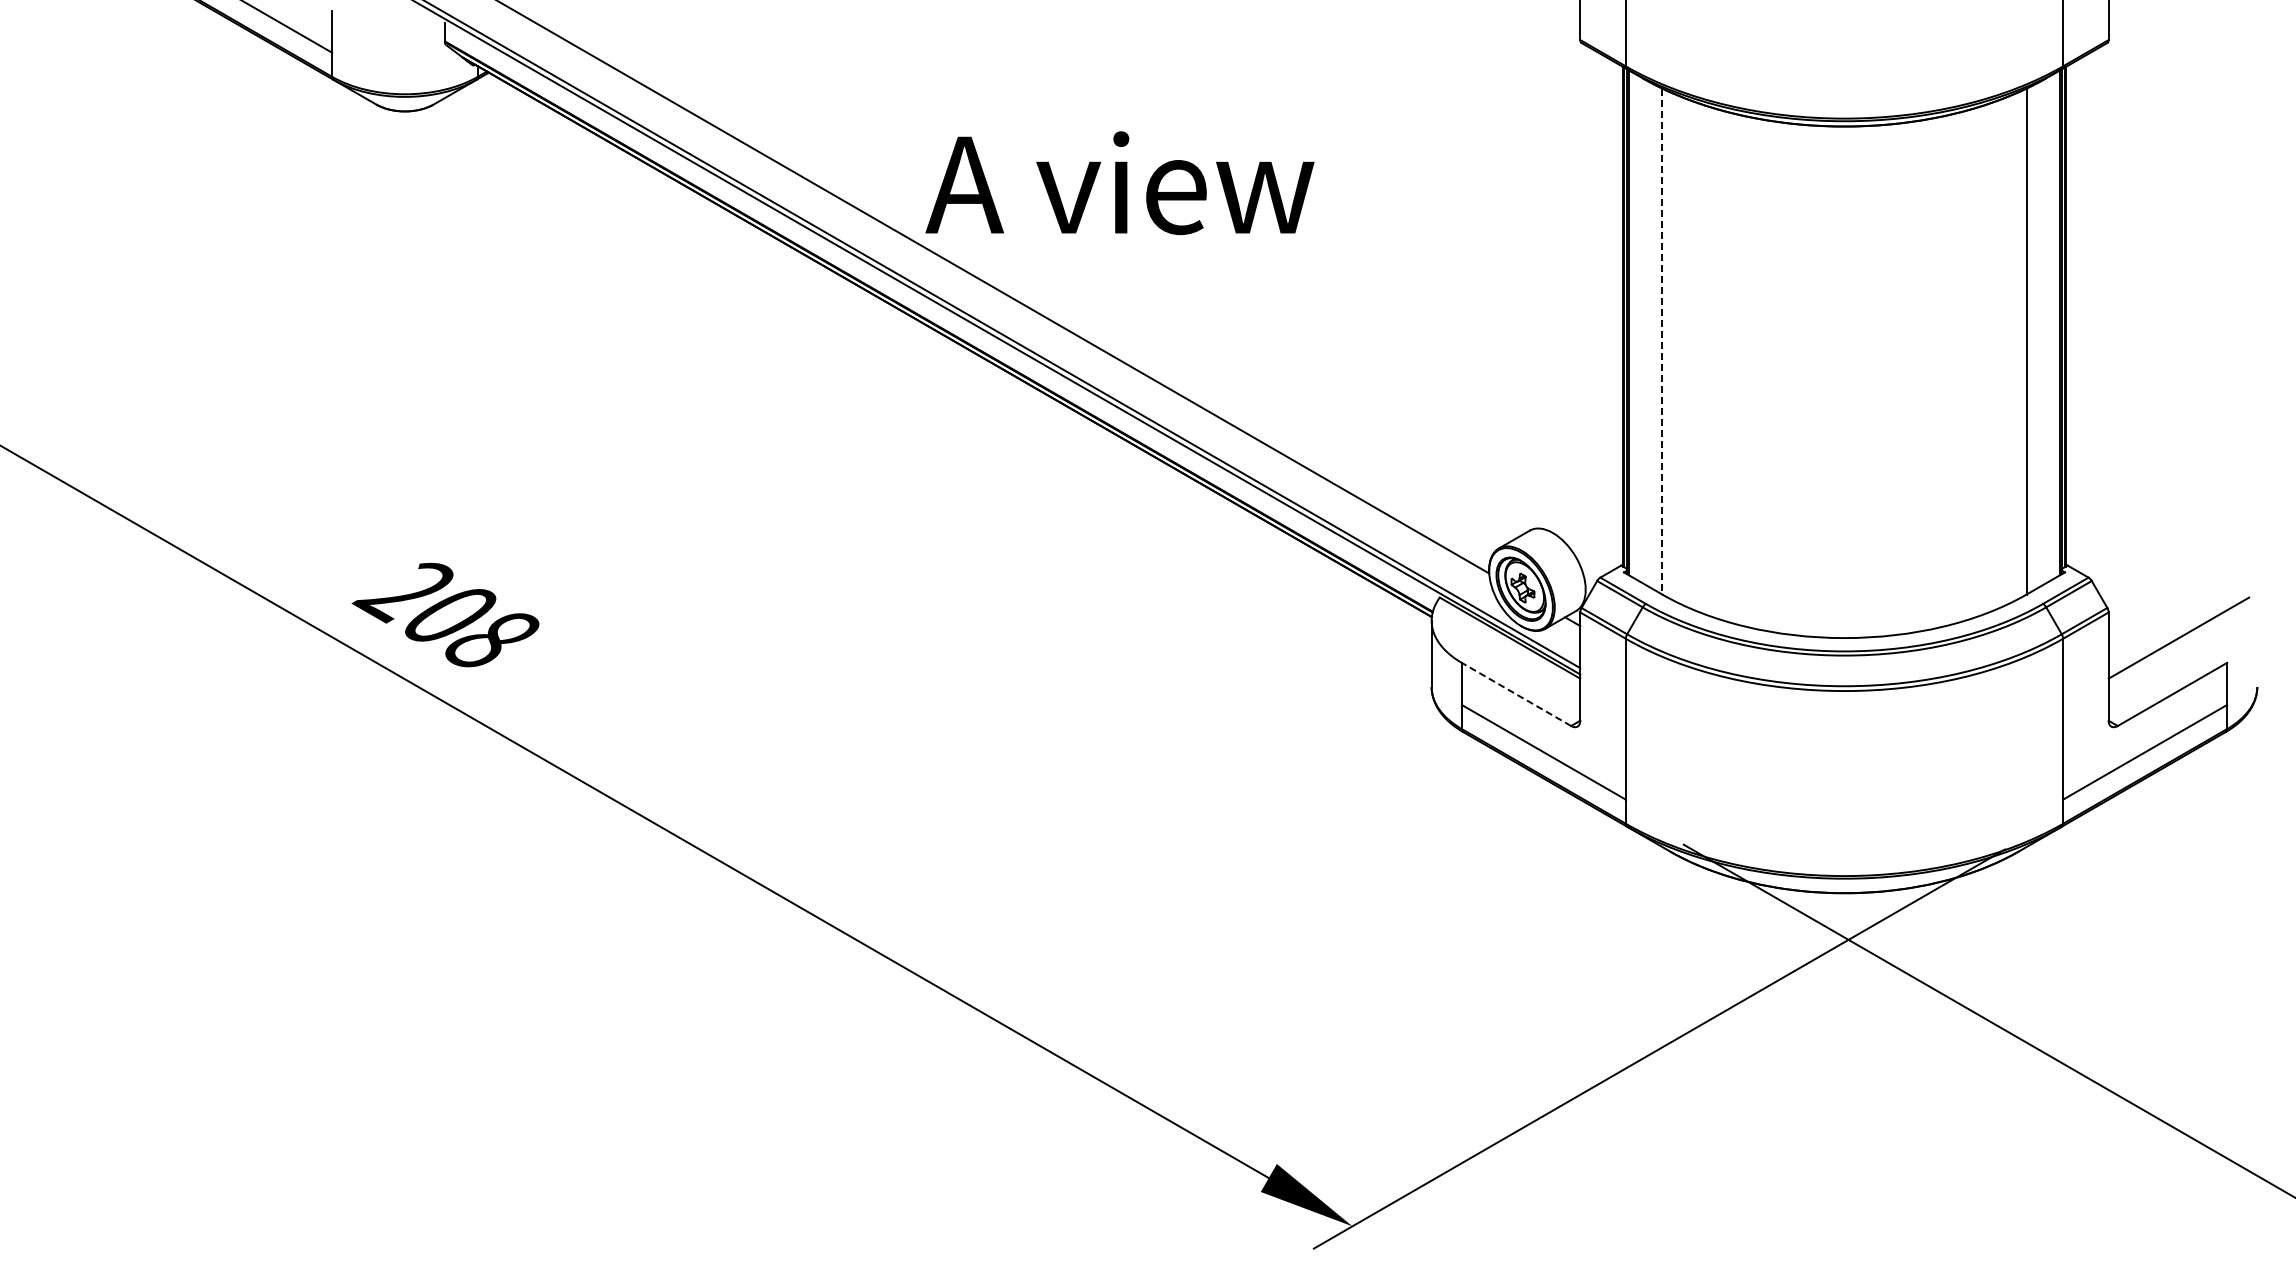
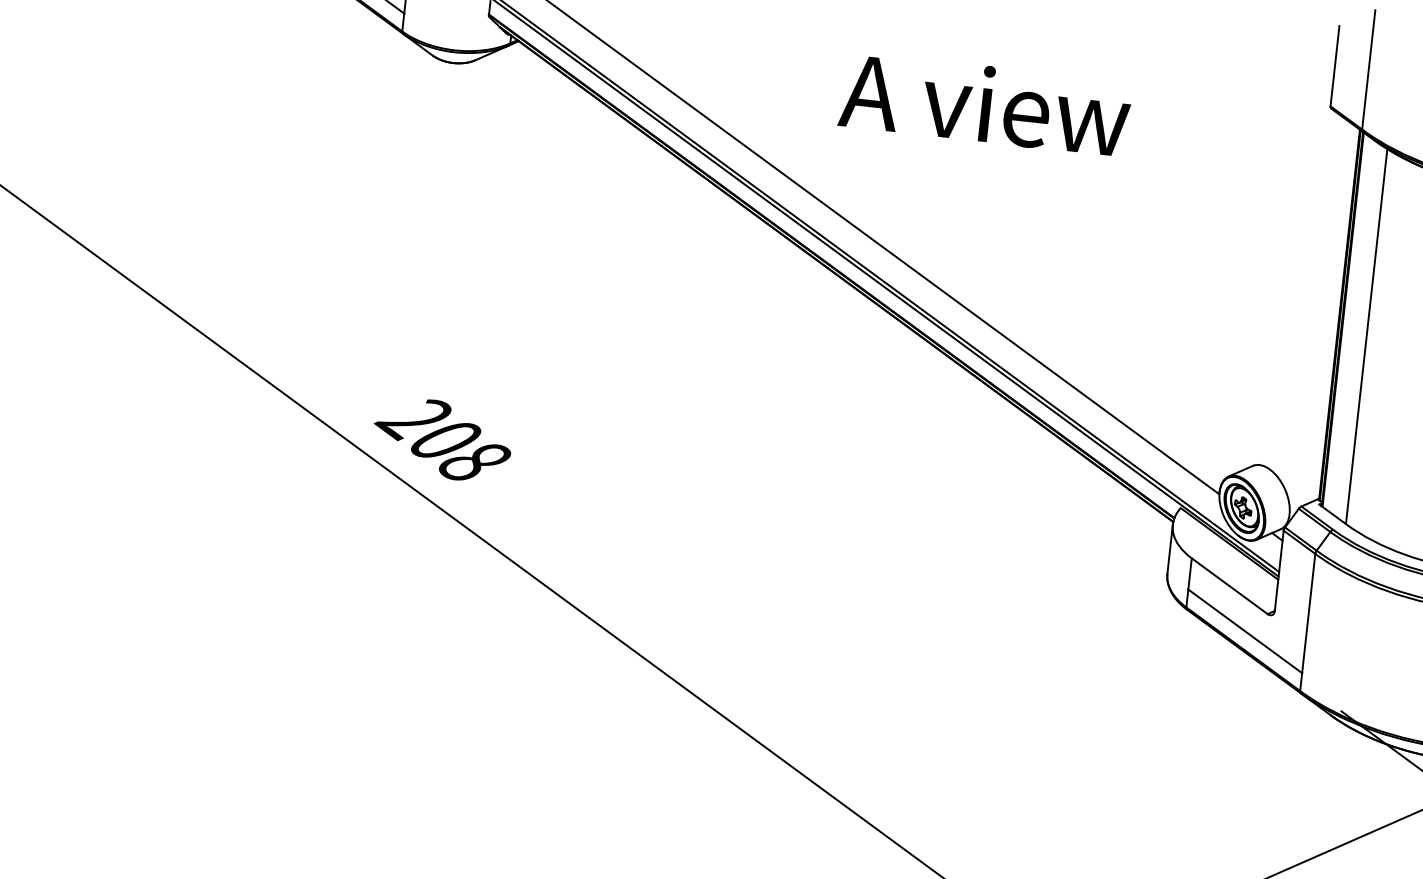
text: (1119, 183) -> (985, 104), moved
line: (1662, 341) -> (1366, 336), dashed -> solid
line: (1516, 694) -> (1229, 586), dashed -> solid

